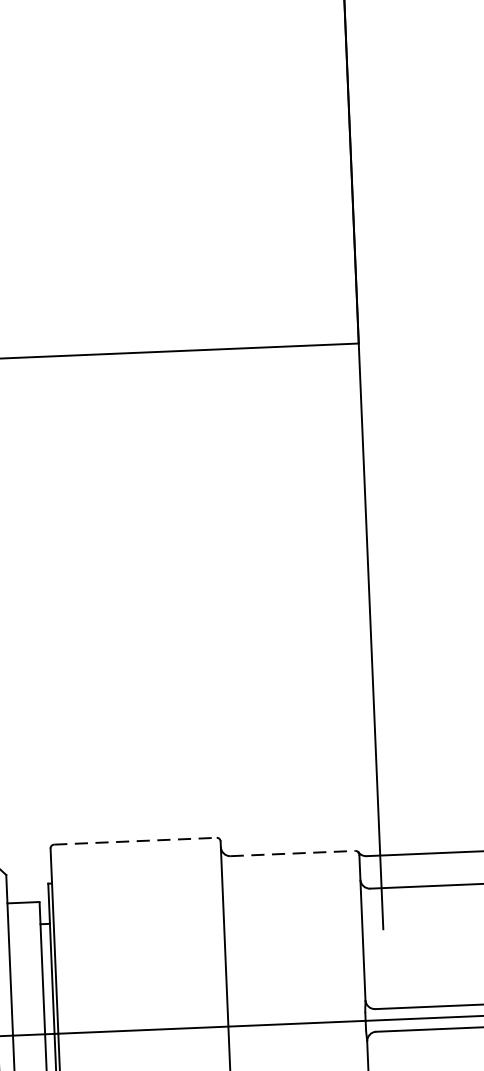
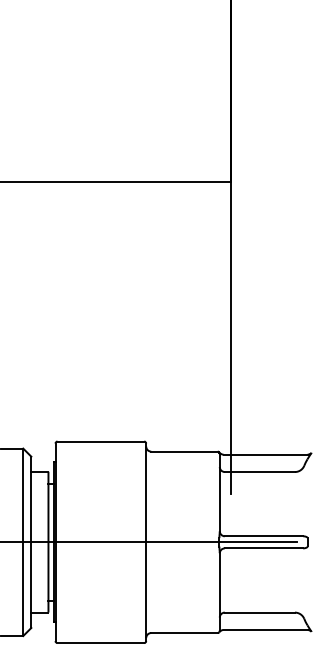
line: (136, 841) -> (101, 441), dashed -> solid
line: (294, 853) -> (185, 451), dashed -> solid

